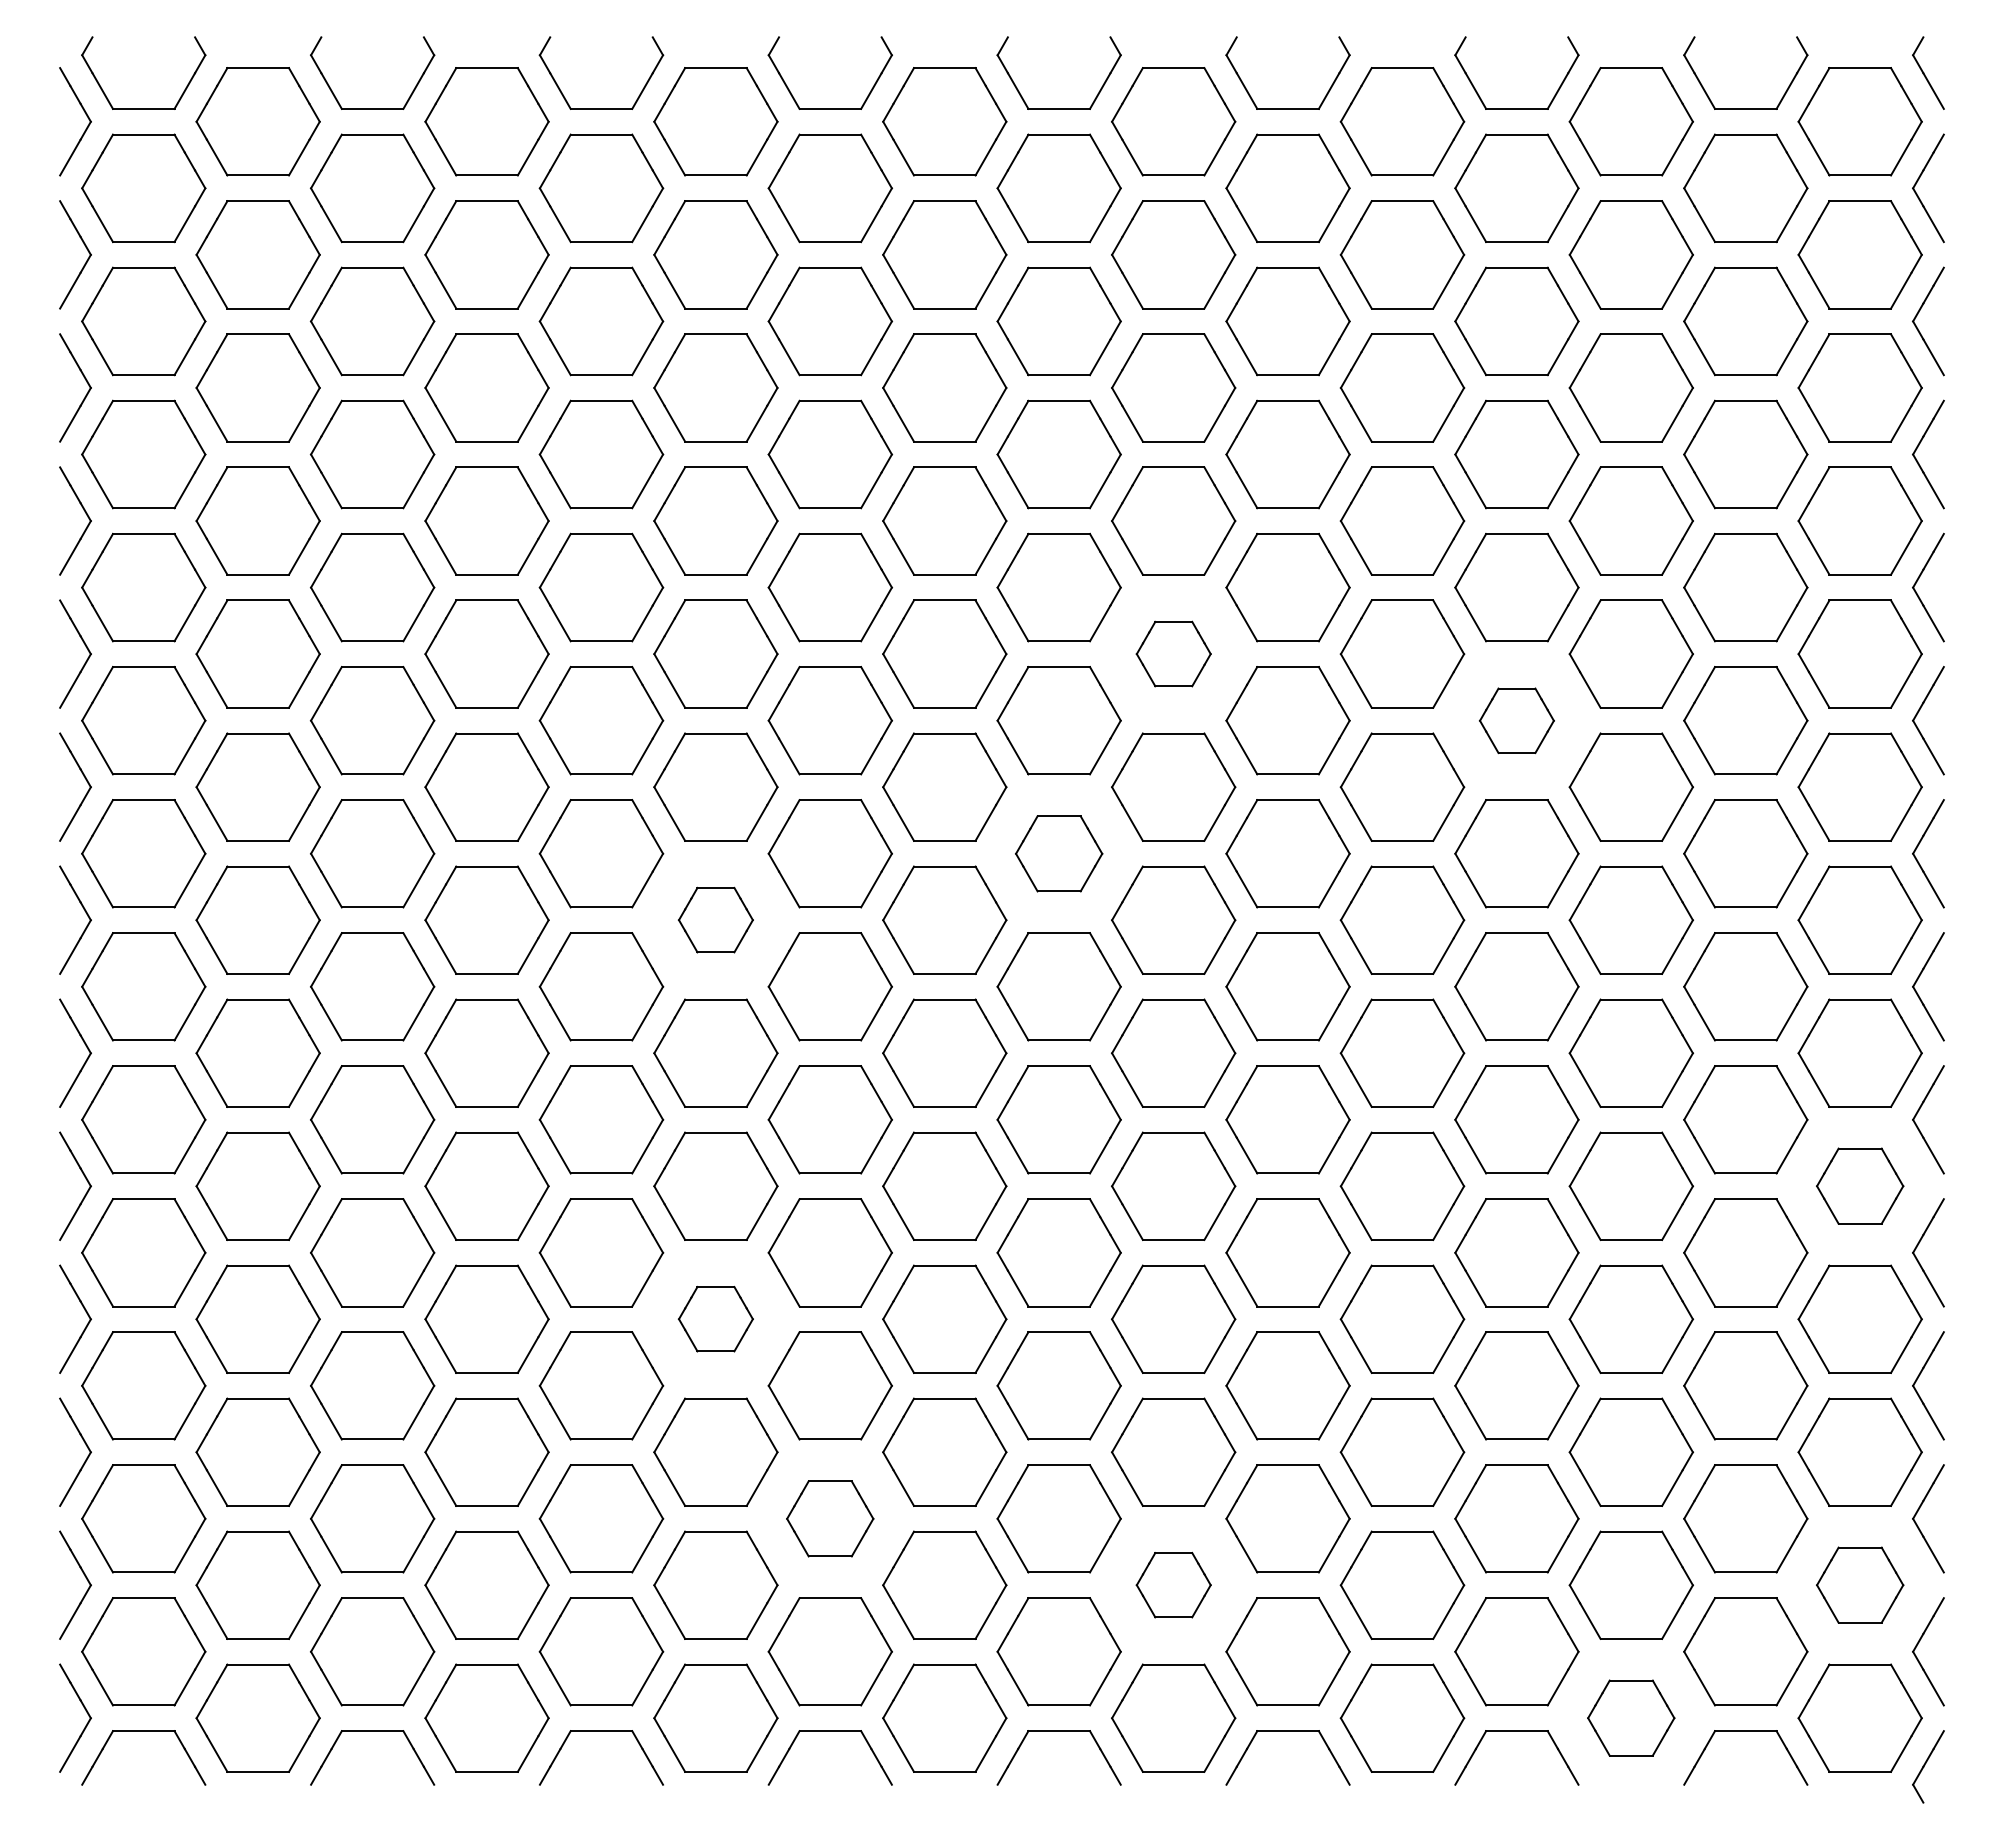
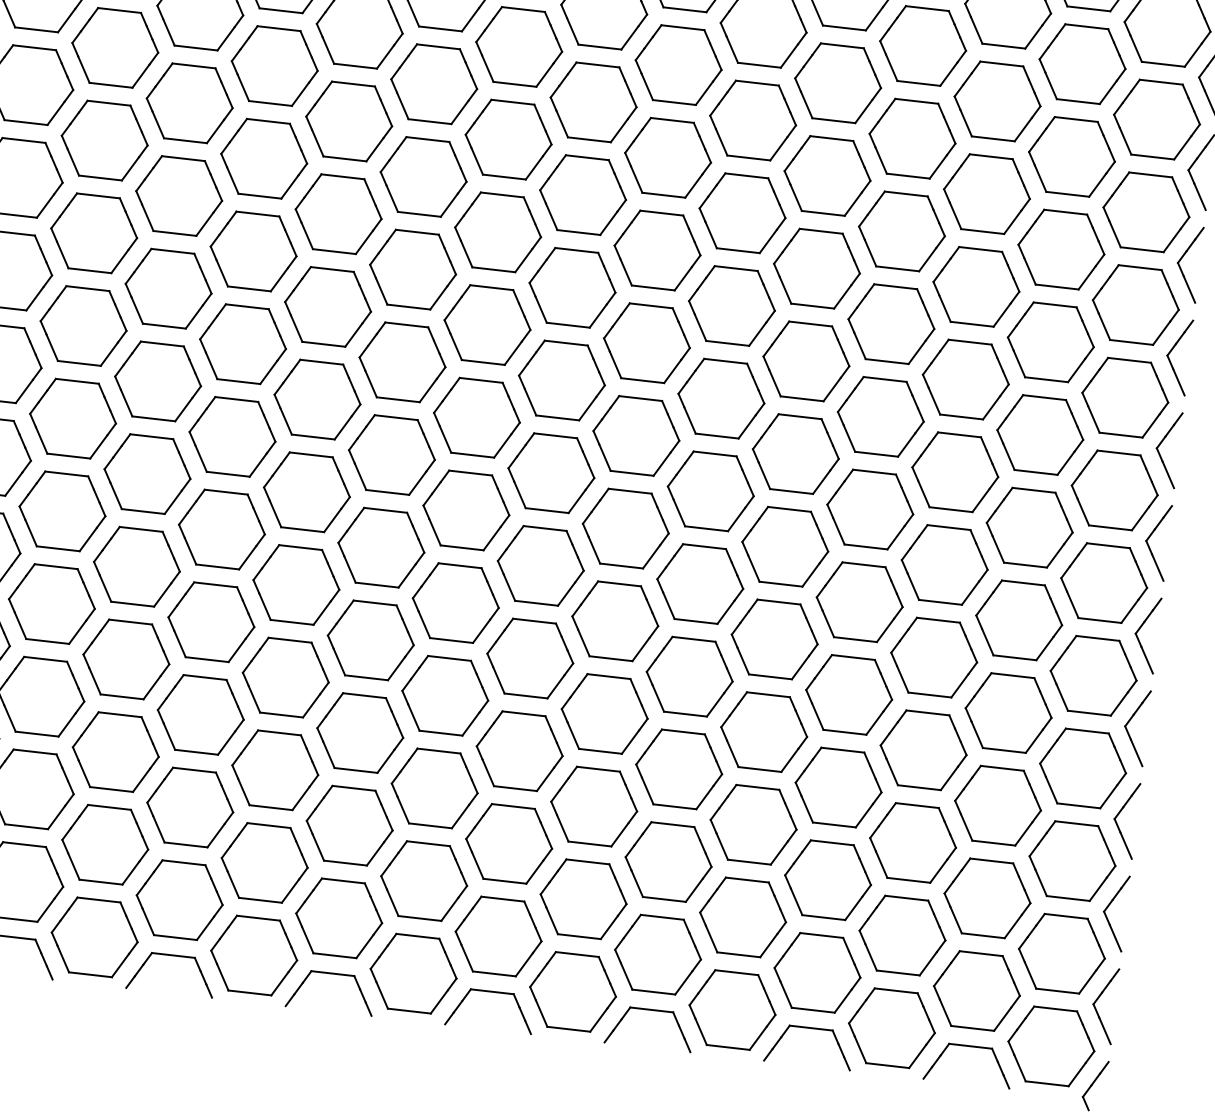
part: (1173, 653) -> (657, 250), size x1.67
part: (1516, 720) -> (891, 323), size x1.67
part: (1058, 853) -> (561, 380), size x1.43
part: (715, 919) -> (317, 399), size x1.67
part: (1859, 1185) -> (1093, 675), size x1.43
part: (715, 1318) -> (285, 677), size x1.67
part: (829, 1518) -> (349, 825), size x1.43
part: (1173, 1584) -> (583, 898), size x1.67
part: (1859, 1584) -> (1061, 953), size x1.43
part: (1630, 1717) -> (891, 1027), size x1.43

